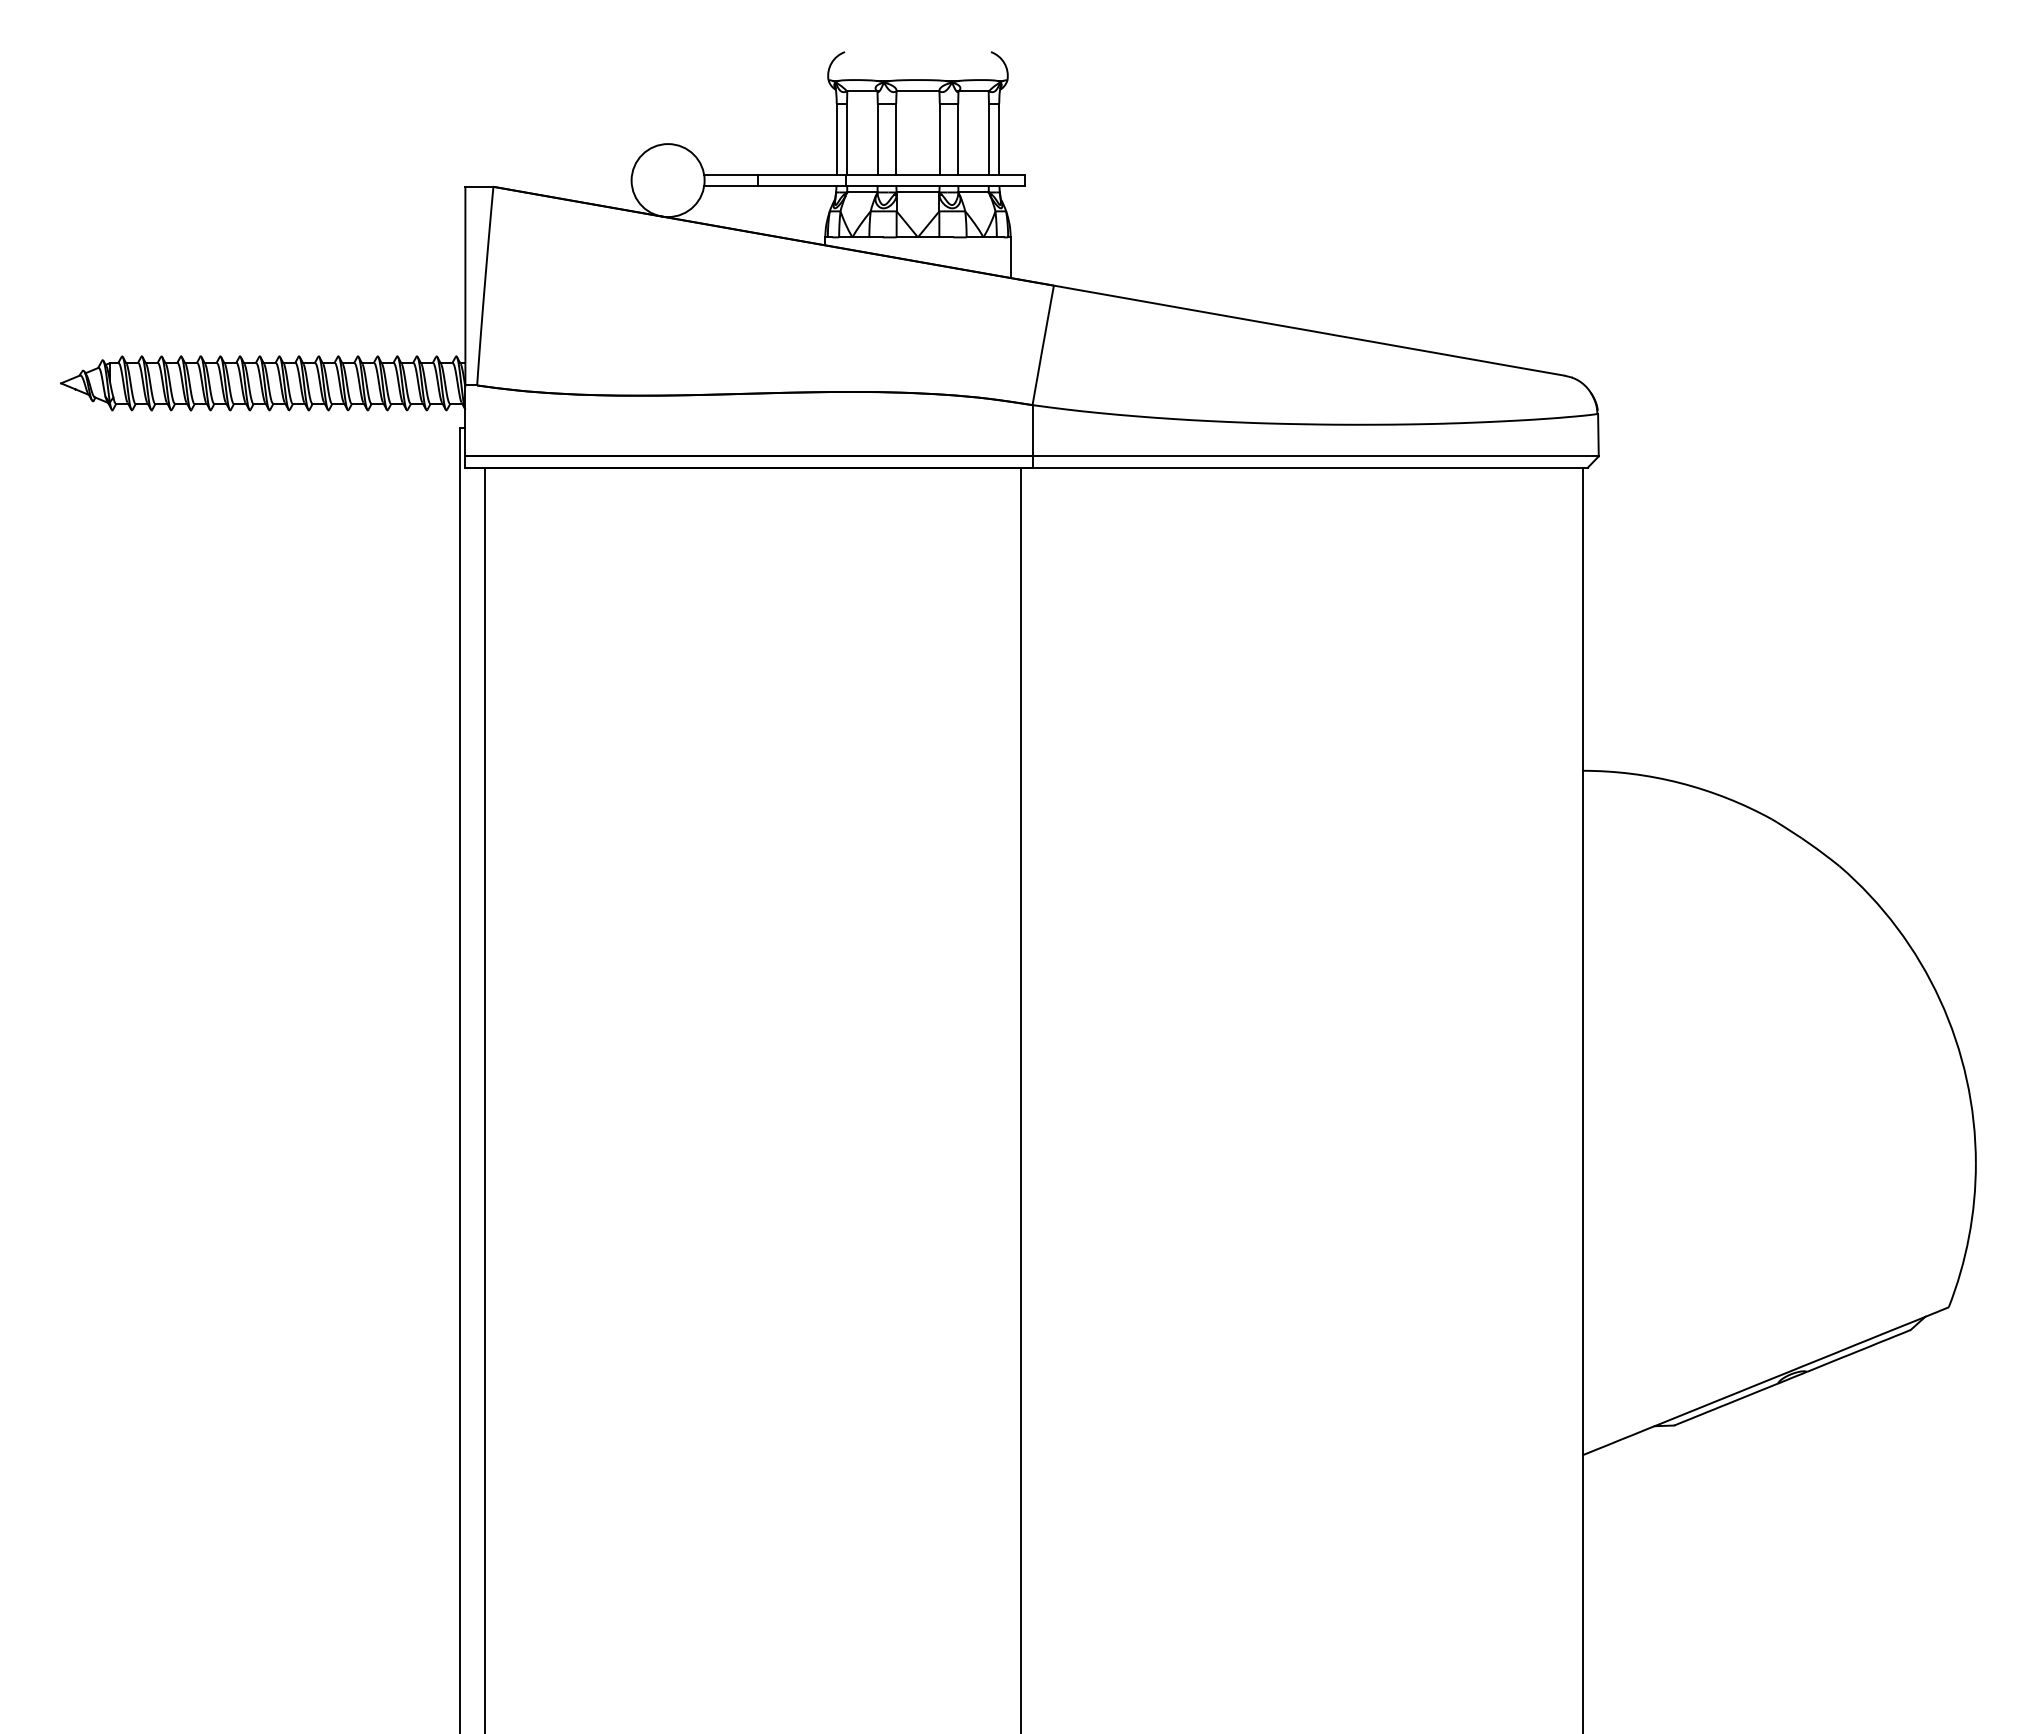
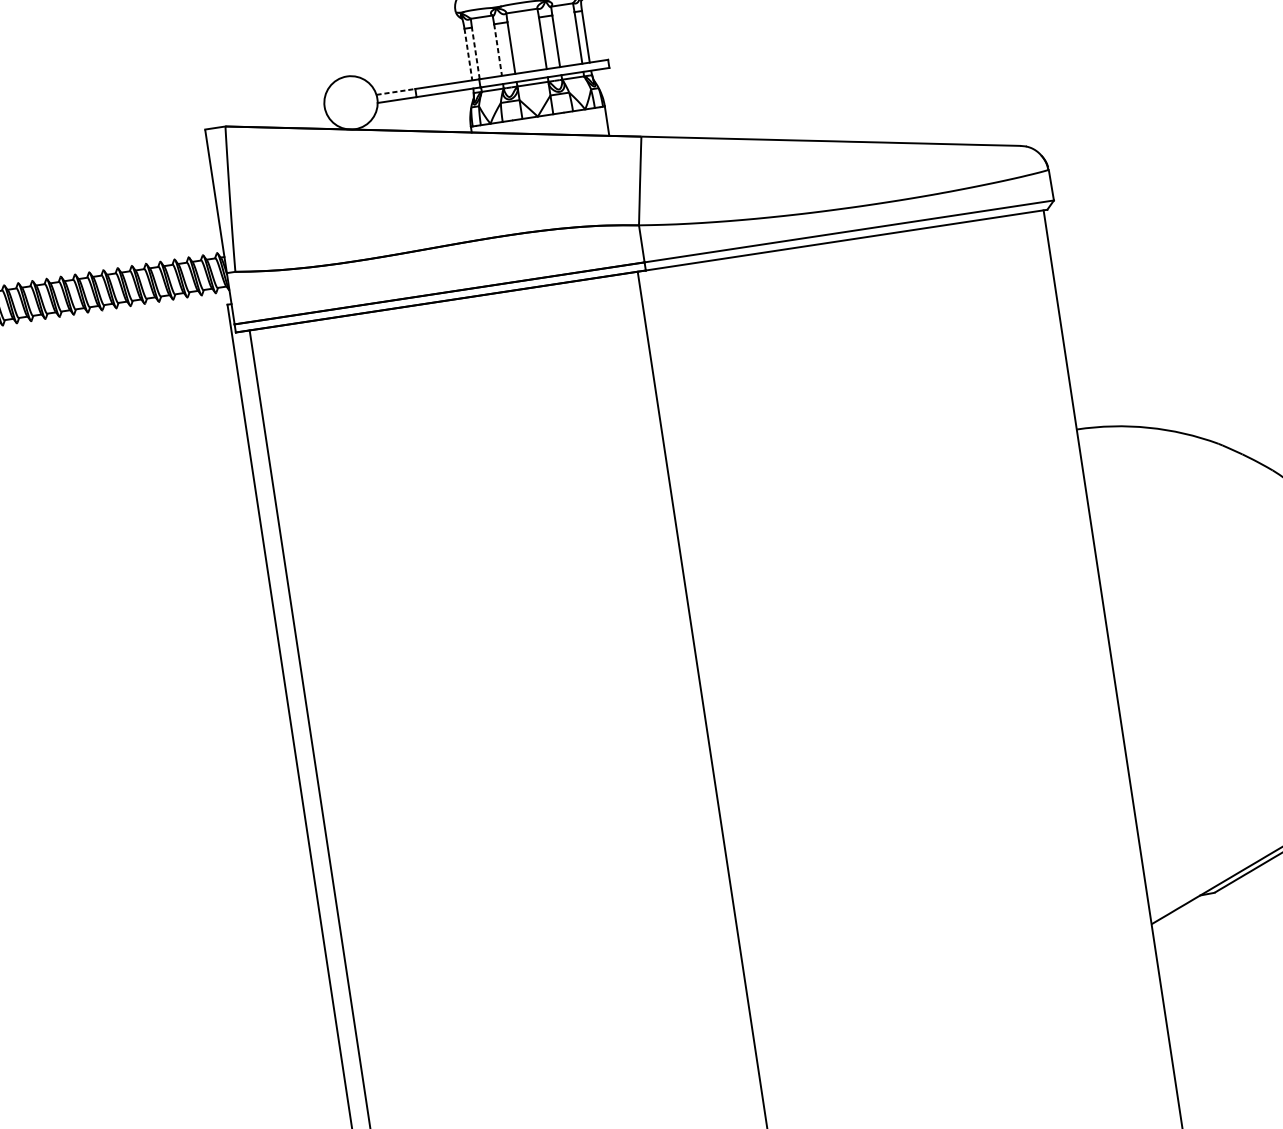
line: (836, 139) -> (468, 54), solid -> dashed
line: (847, 139) -> (476, 53), solid -> dashed
line: (877, 139) -> (497, 50), solid -> dashed
line: (731, 174) -> (396, 91), solid -> dashed

